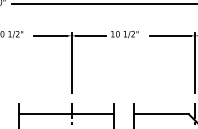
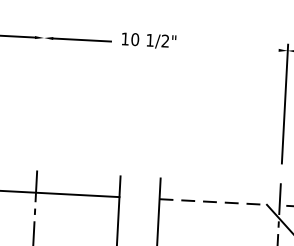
line: (169, 35) -> (237, 47), removed
line: (71, 62) -> (40, 90), removed
line: (162, 114) -> (215, 202), solid -> dashed

